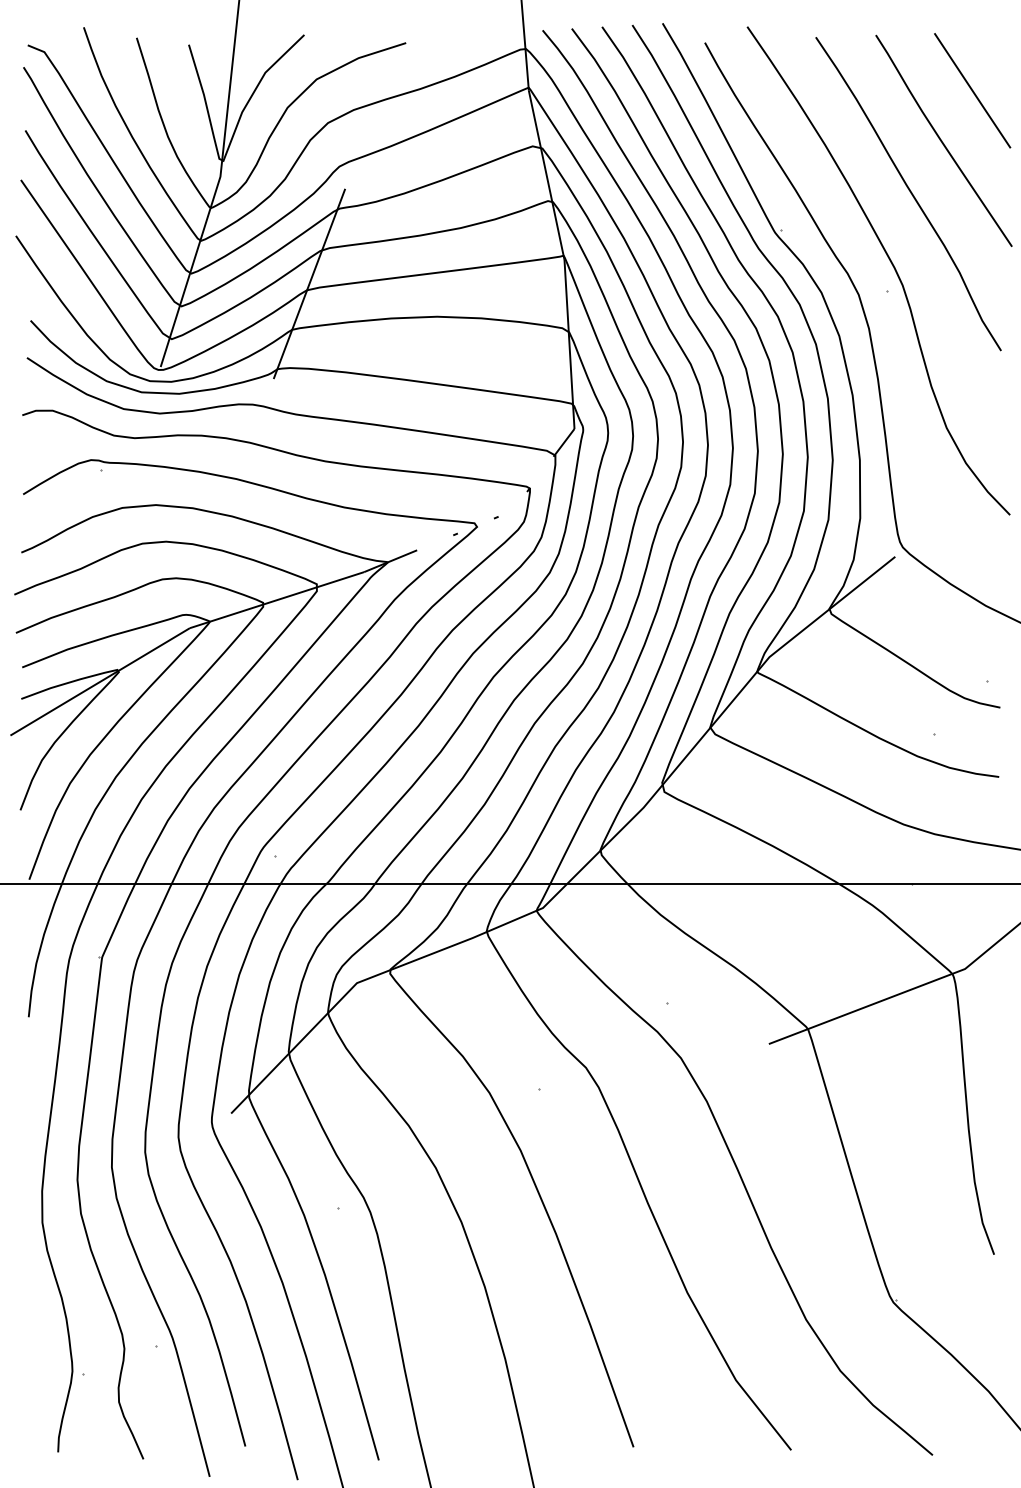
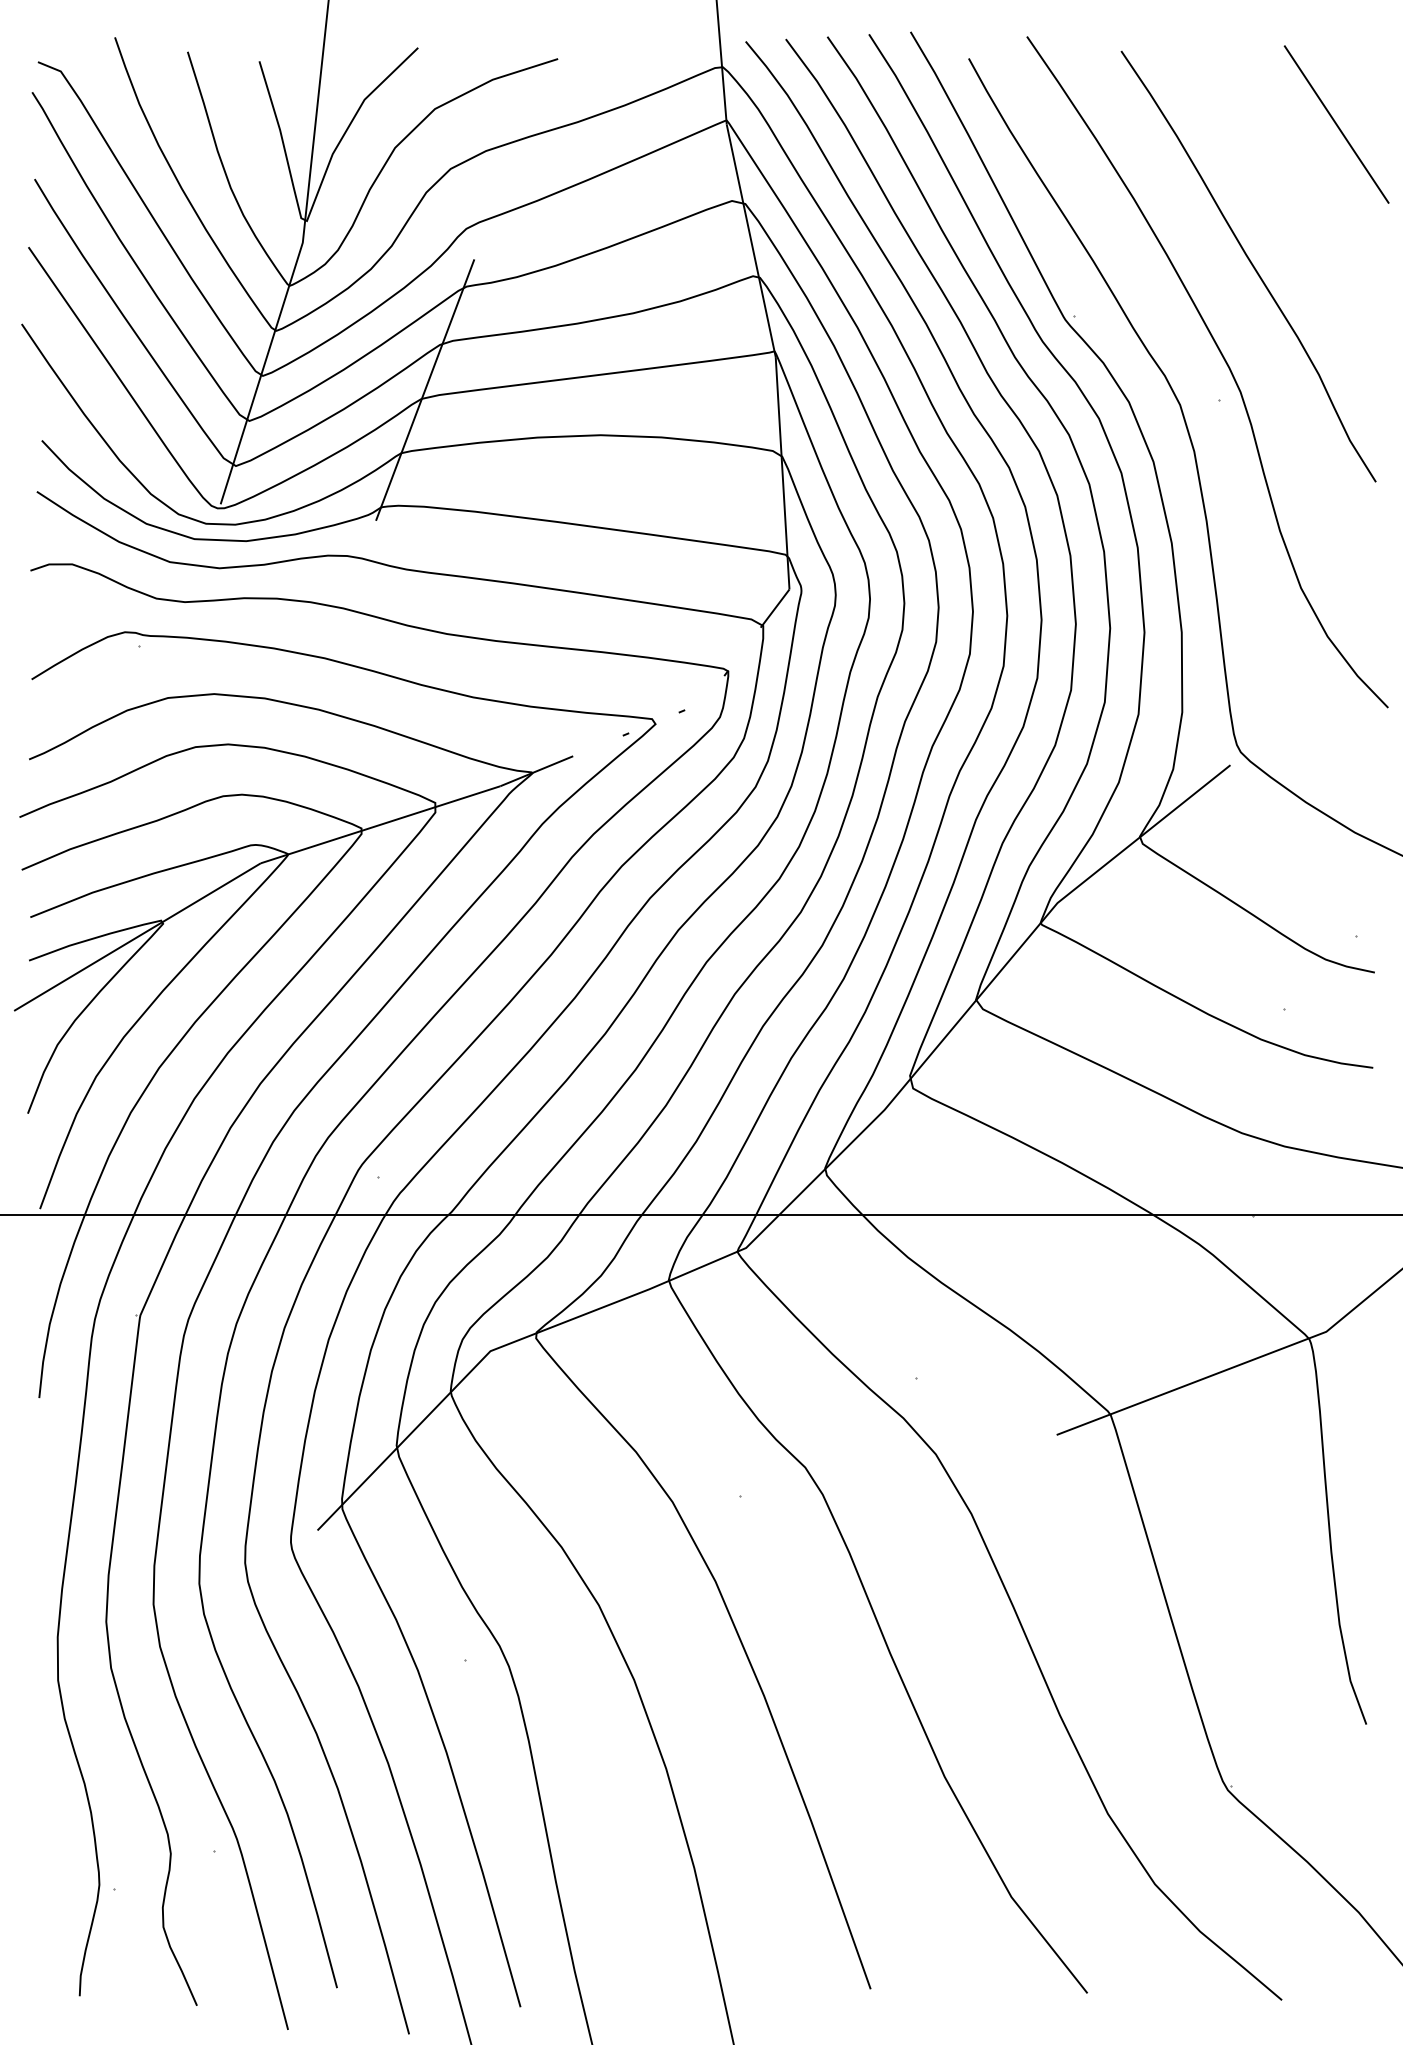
curve: (942, 141) -> (1295, 194), removed

